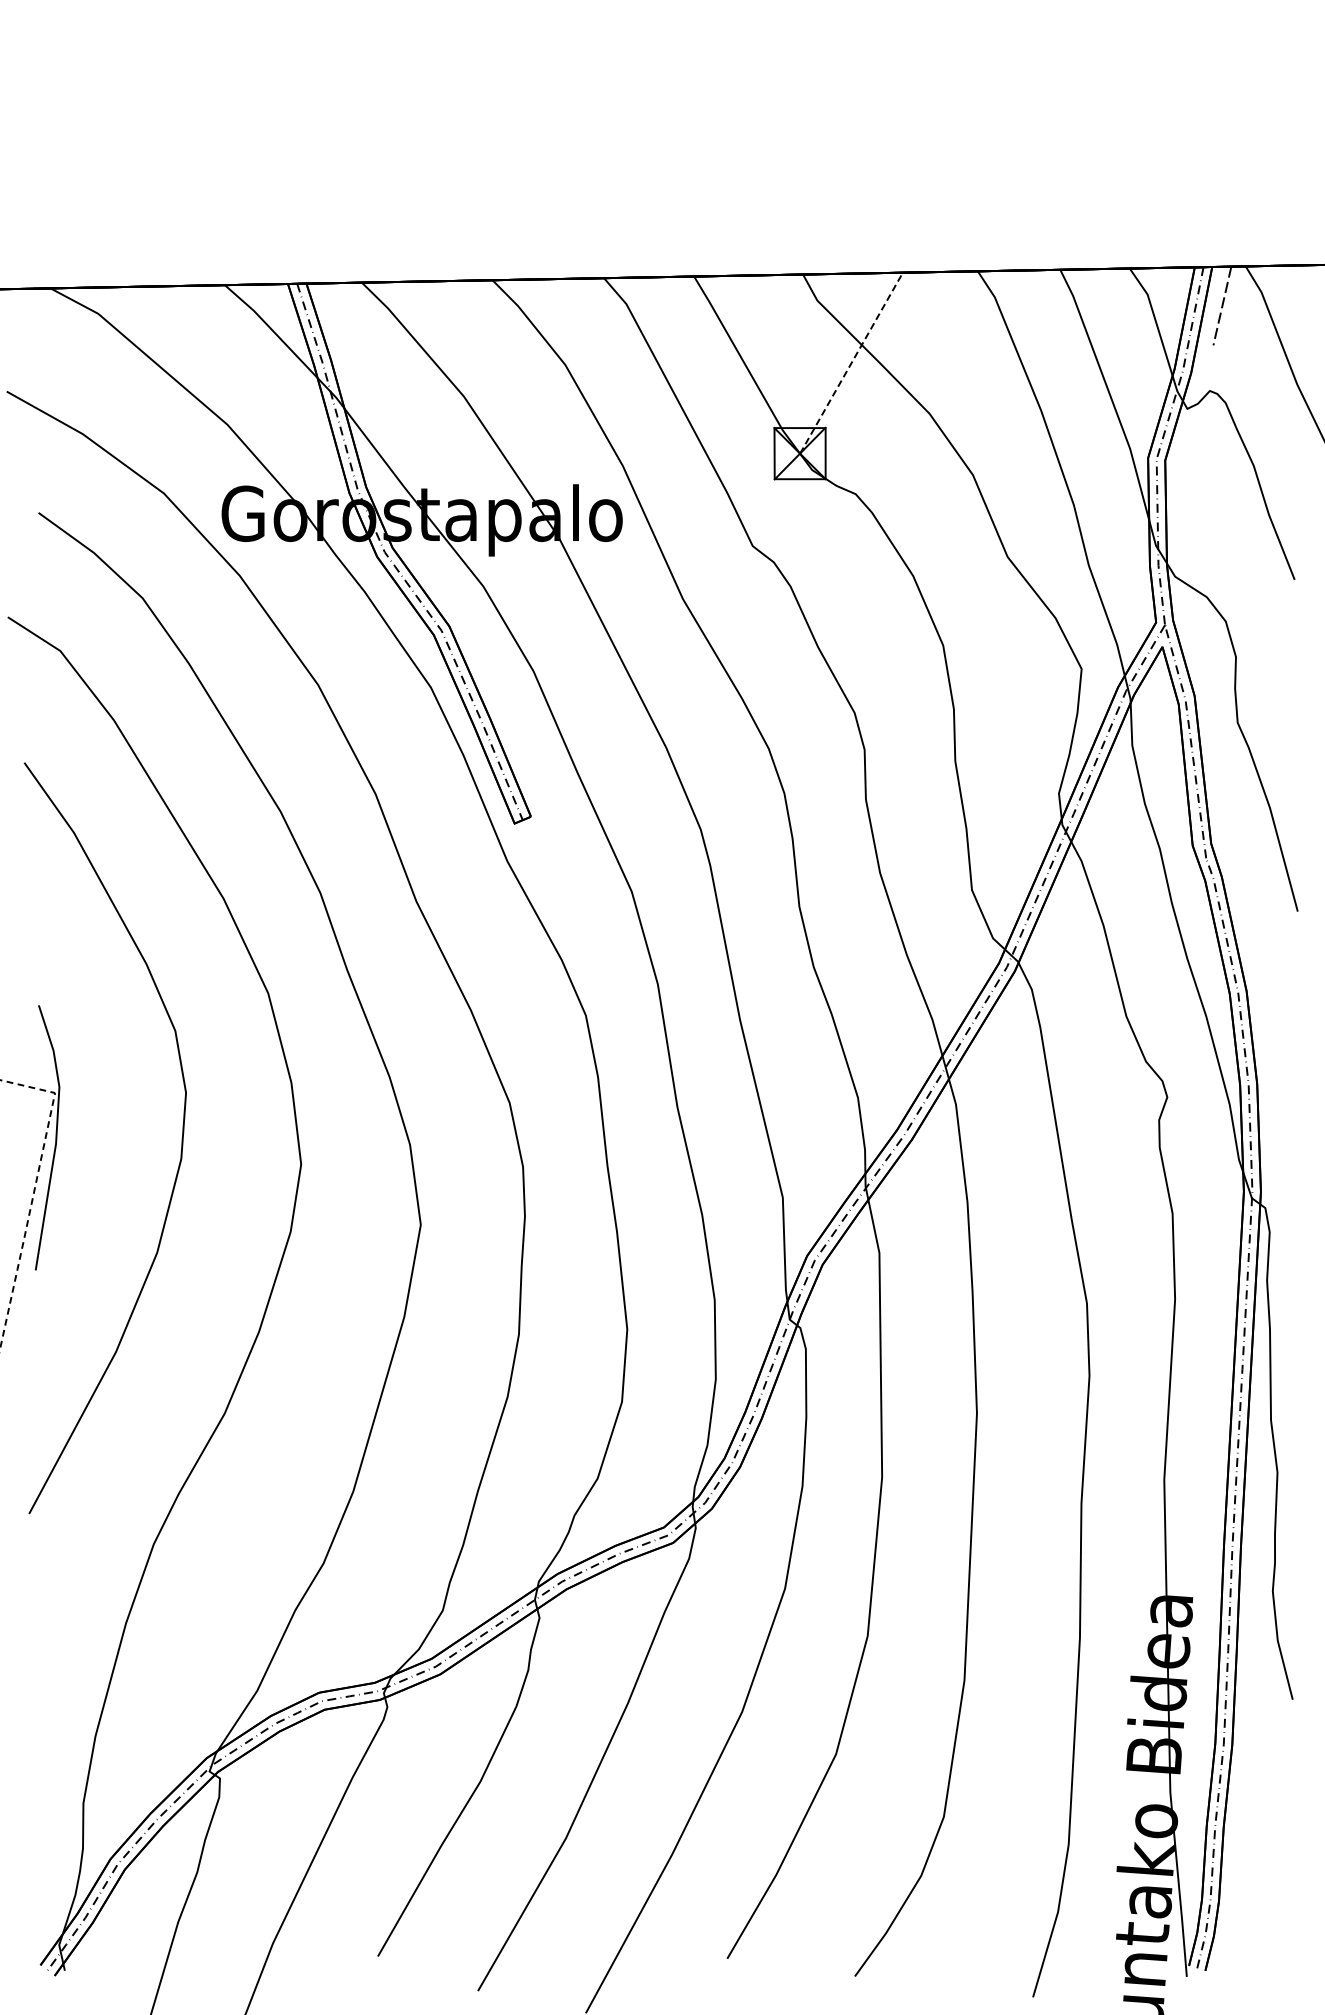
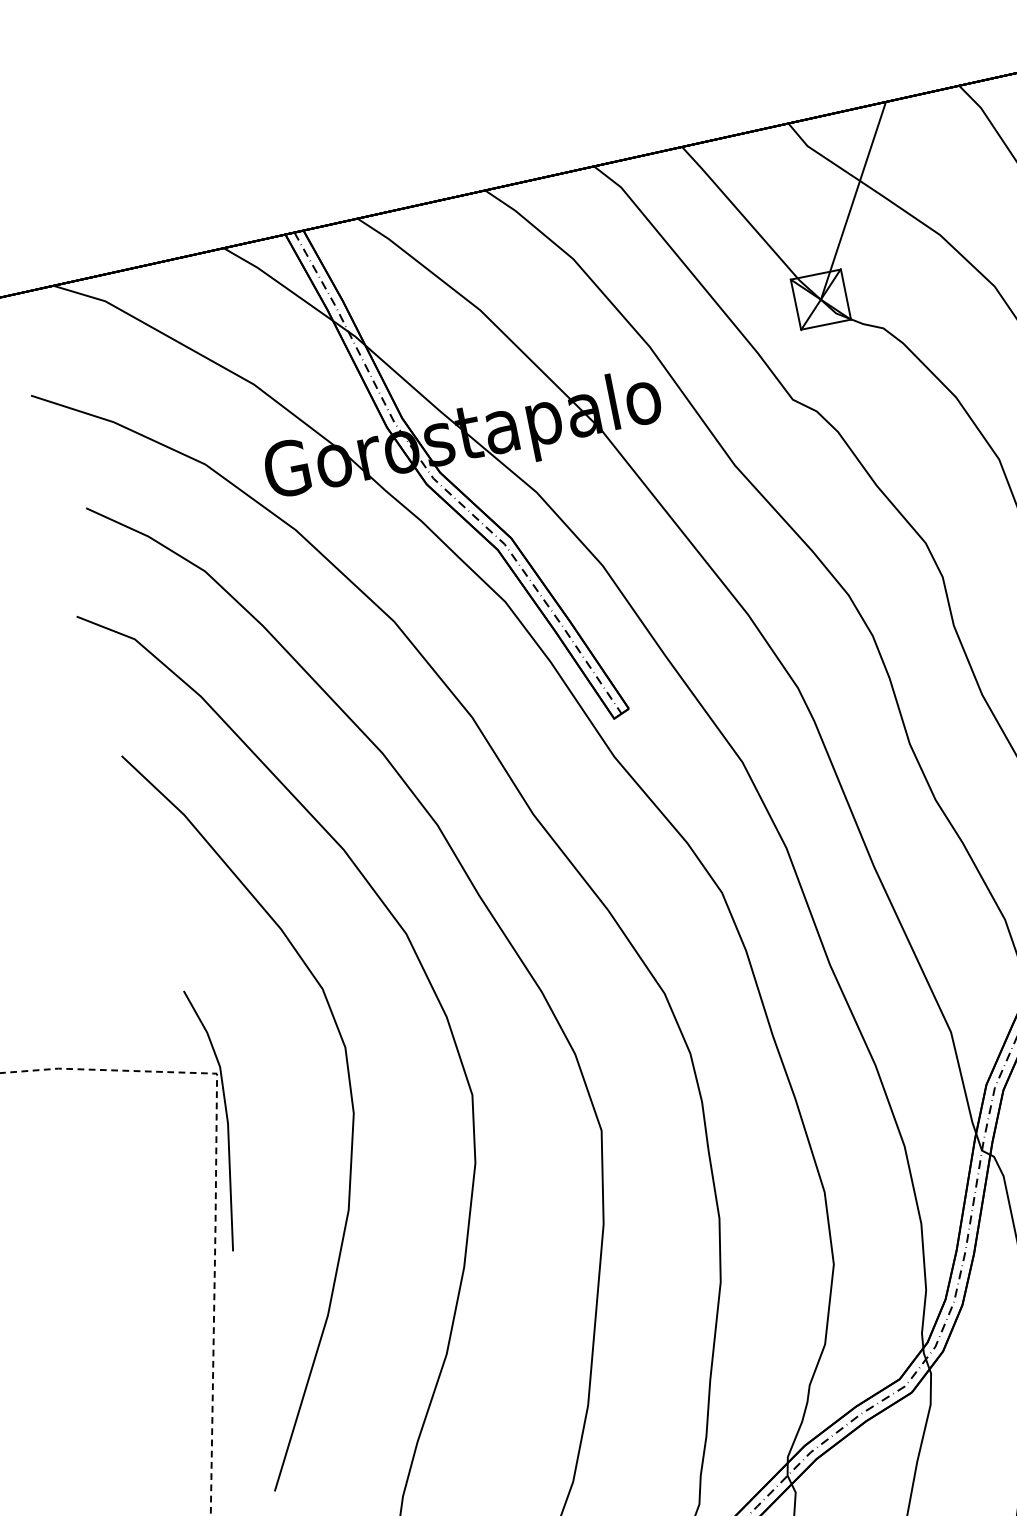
line: (851, 362) -> (853, 200), dashed -> solid

